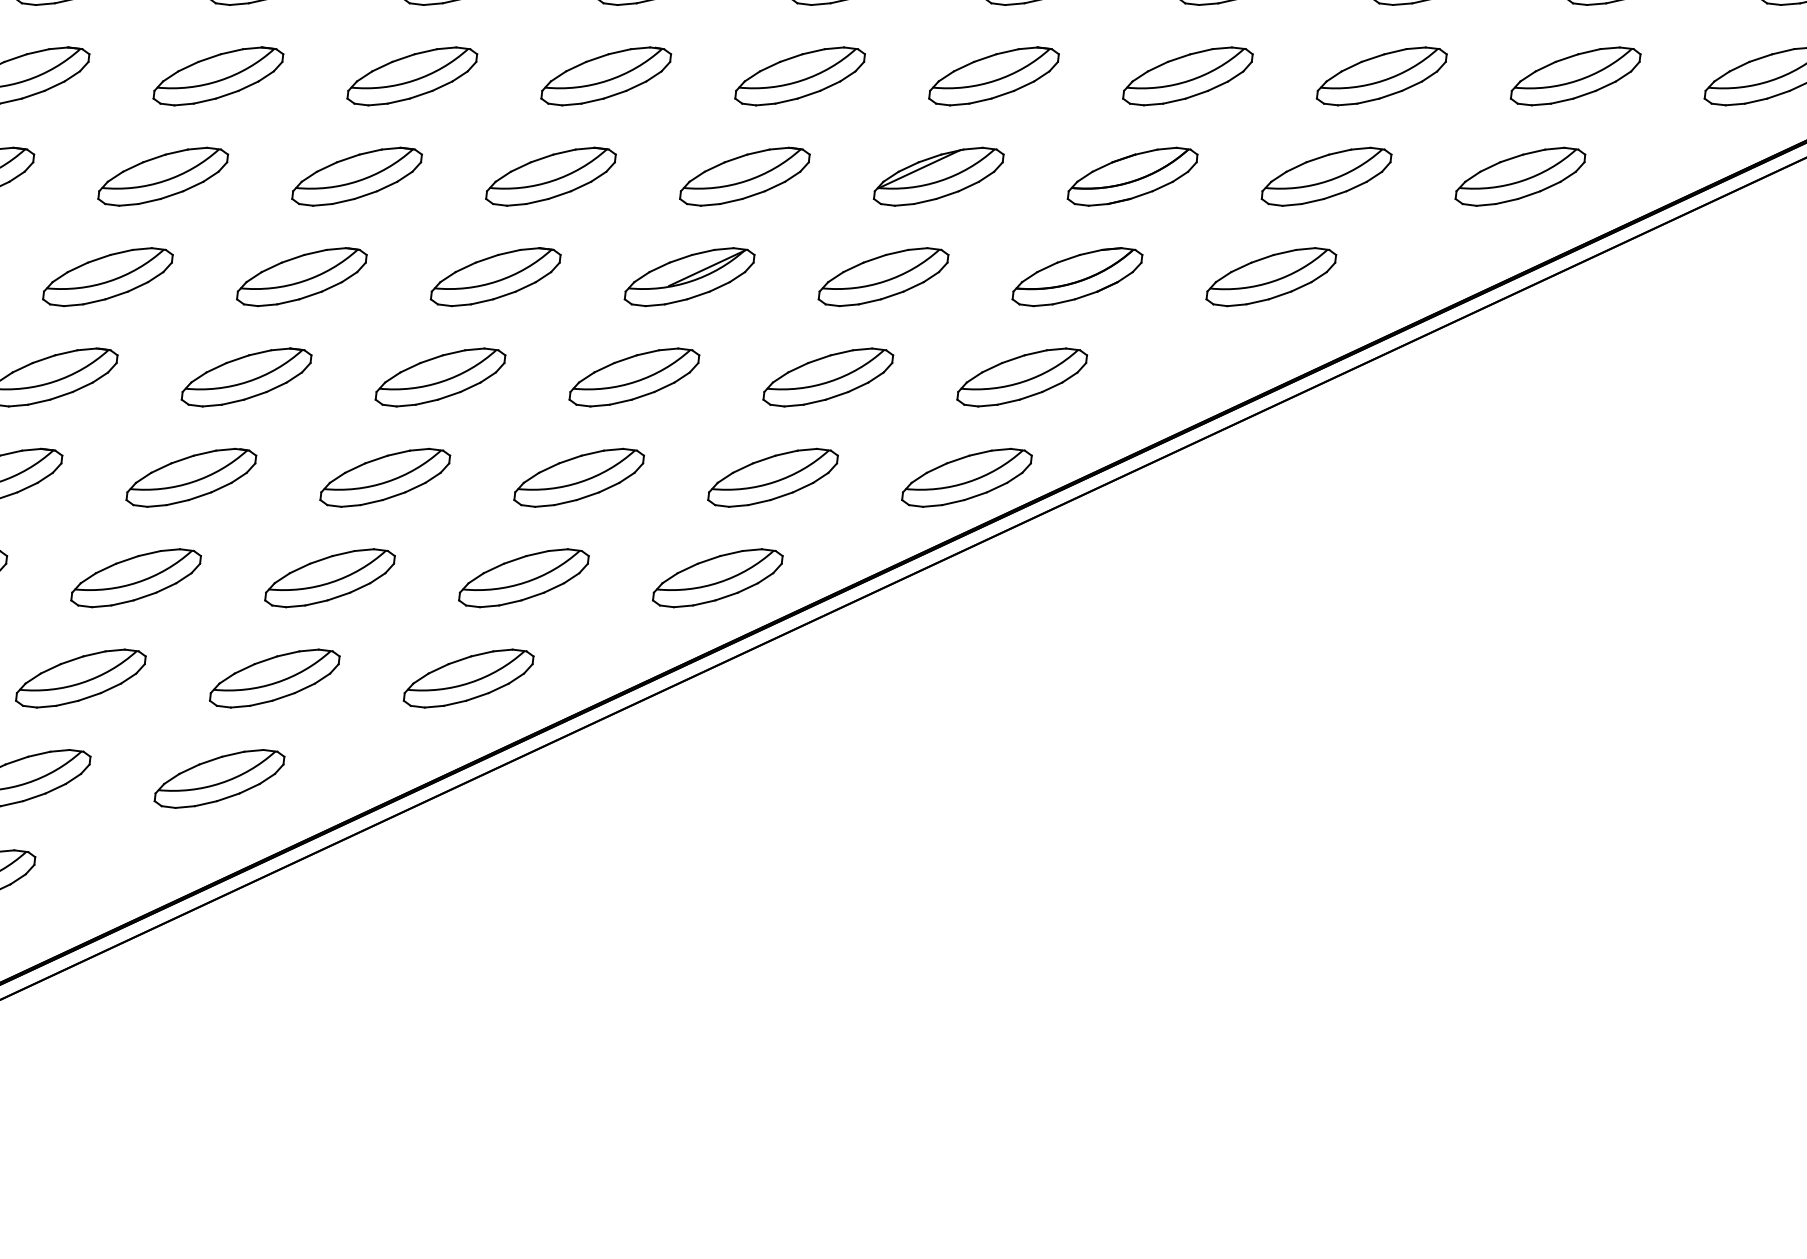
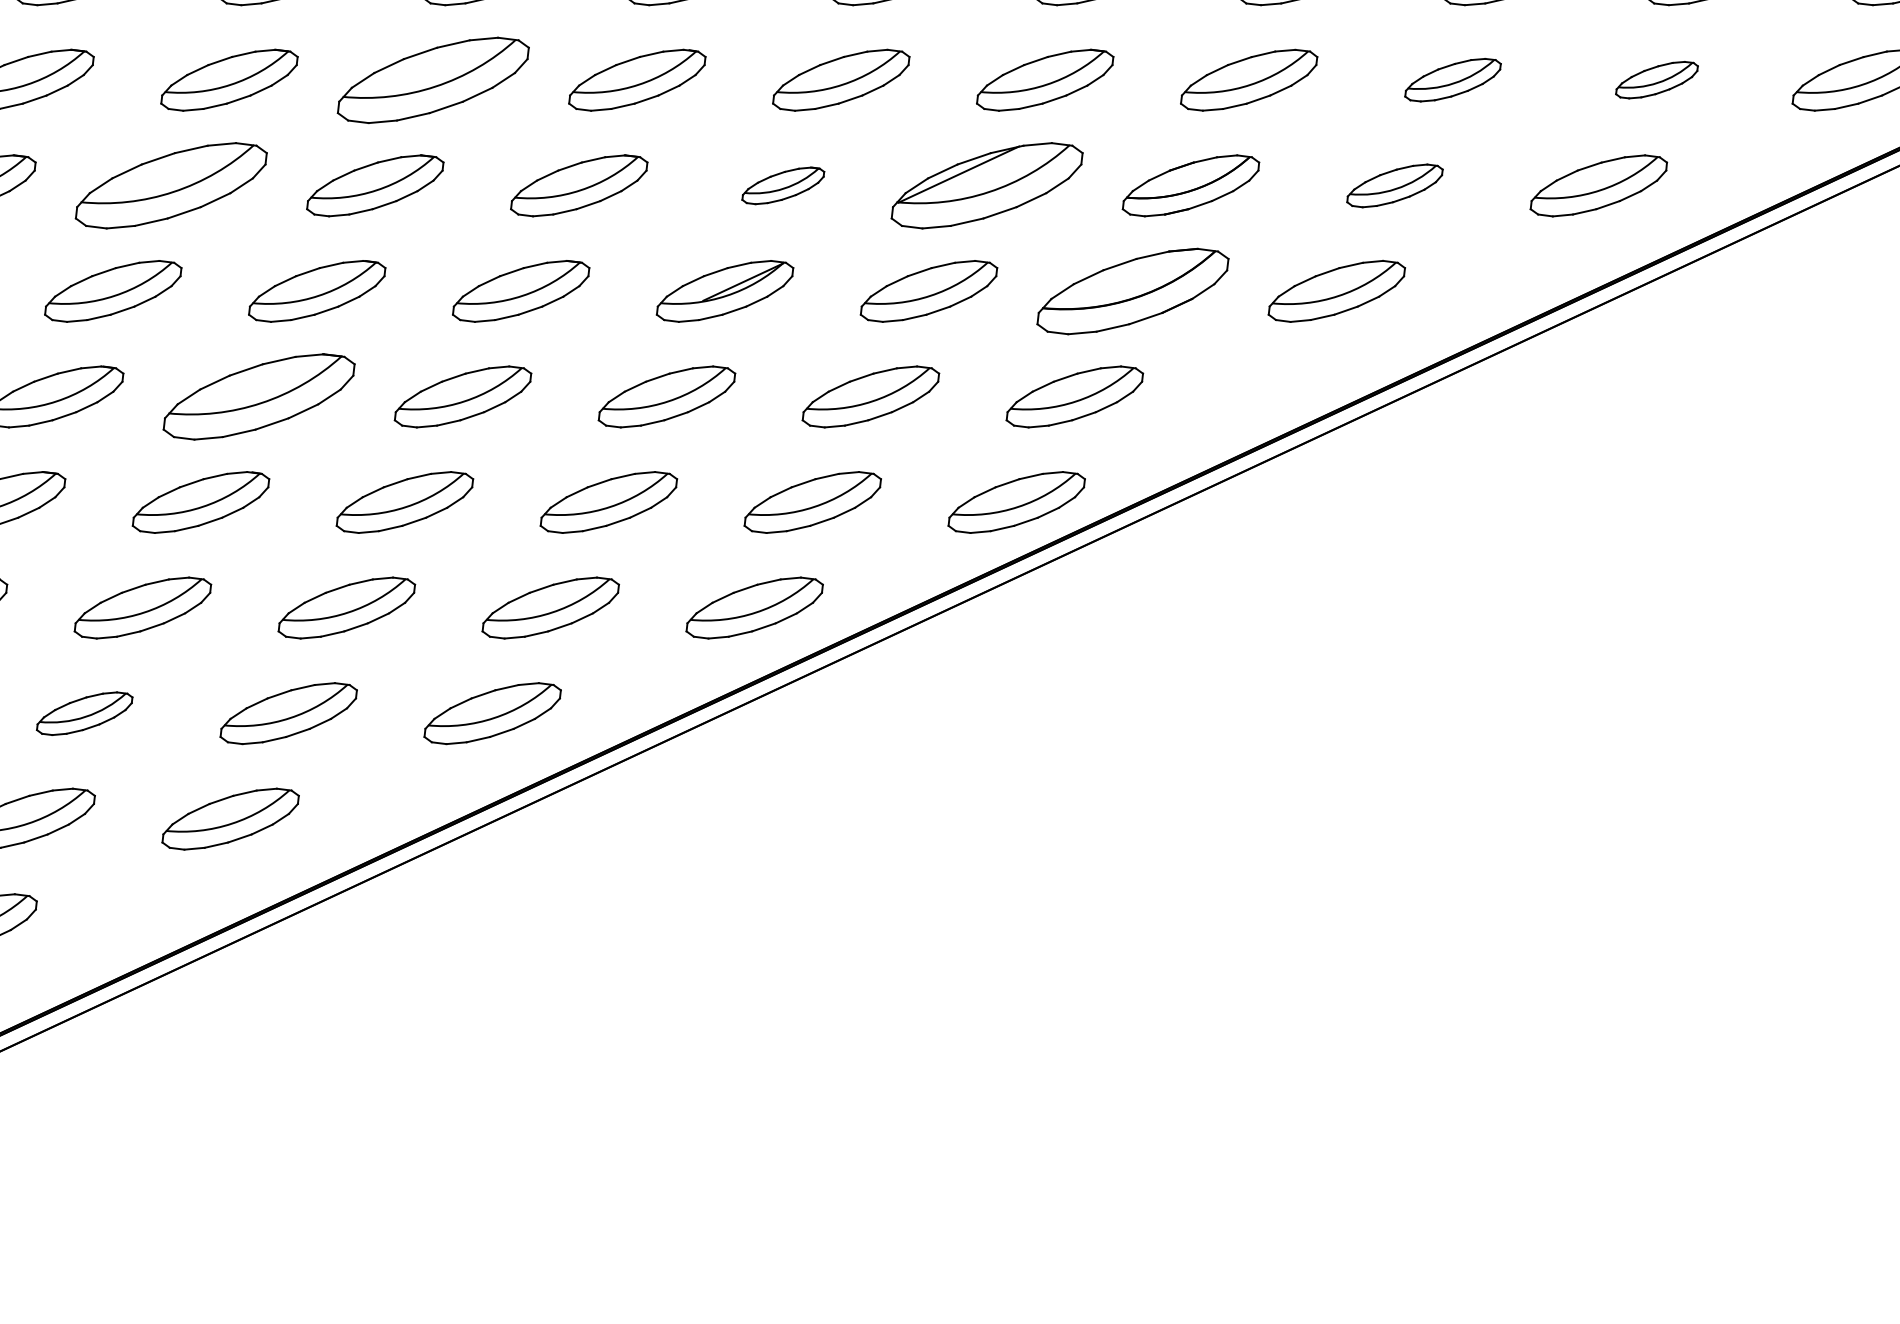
part: (412, 75) -> (433, 79), size x1.4
part: (1381, 75) -> (1452, 79), size x0.7
part: (1575, 75) -> (1656, 79), size x0.6
part: (163, 176) -> (171, 185), size x1.4
part: (745, 176) -> (783, 185), size x0.6
part: (938, 176) -> (986, 185), size x1.4
part: (1326, 176) -> (1394, 185), size x0.7
part: (1077, 276) -> (1132, 290), size x1.4
part: (246, 377) -> (258, 396), size x1.4
part: (80, 678) -> (84, 713), size x0.7

